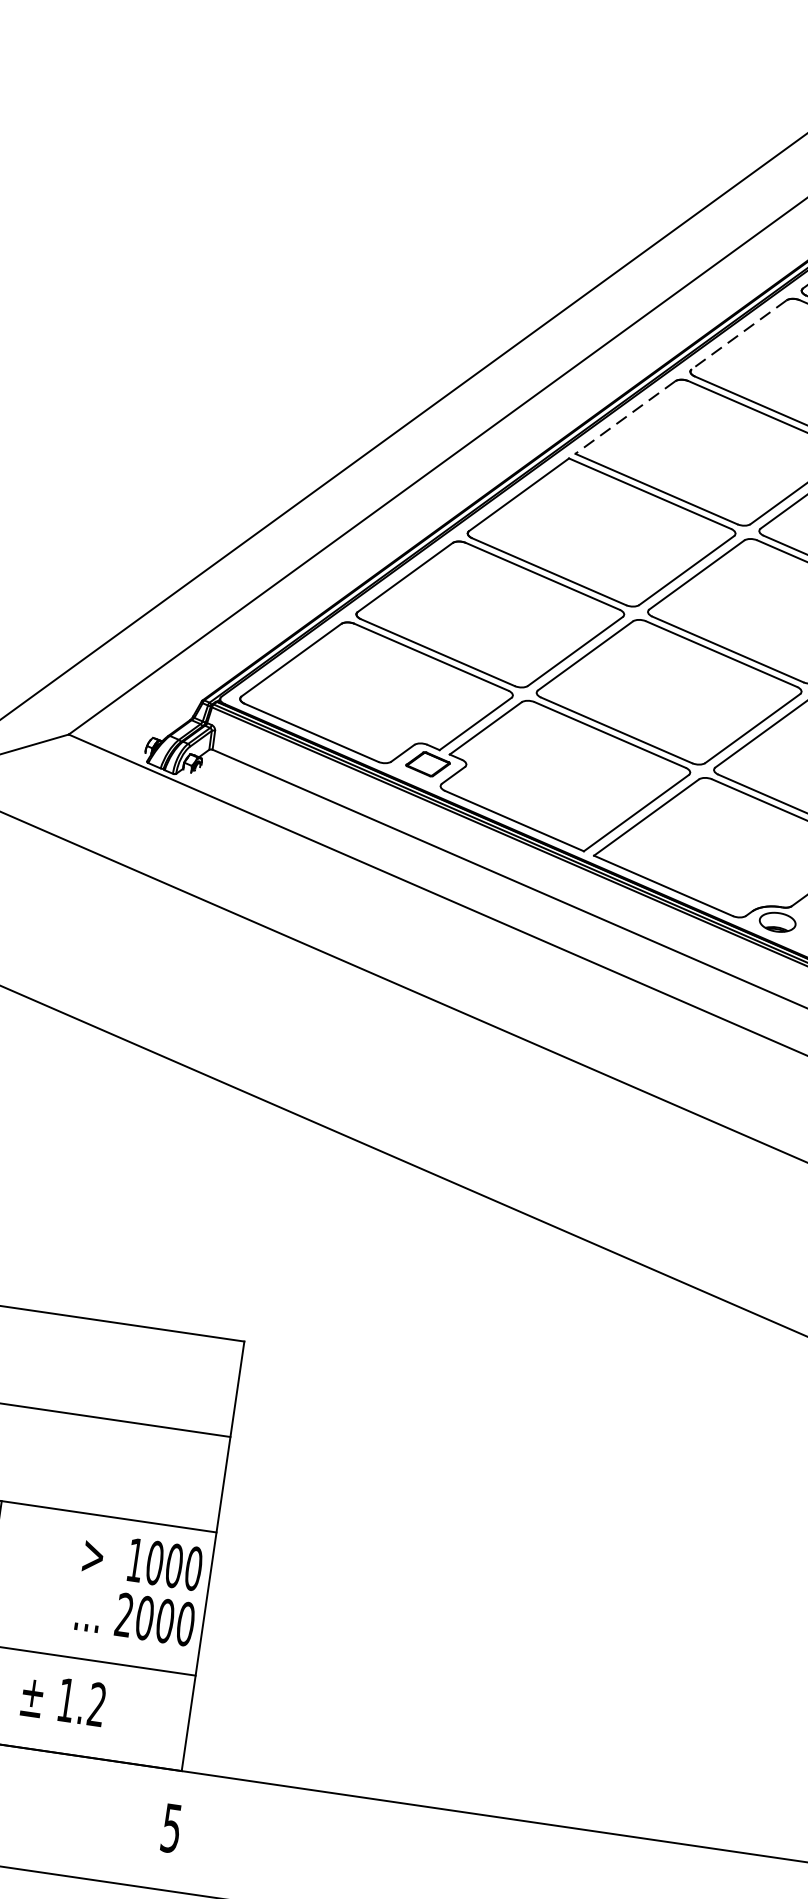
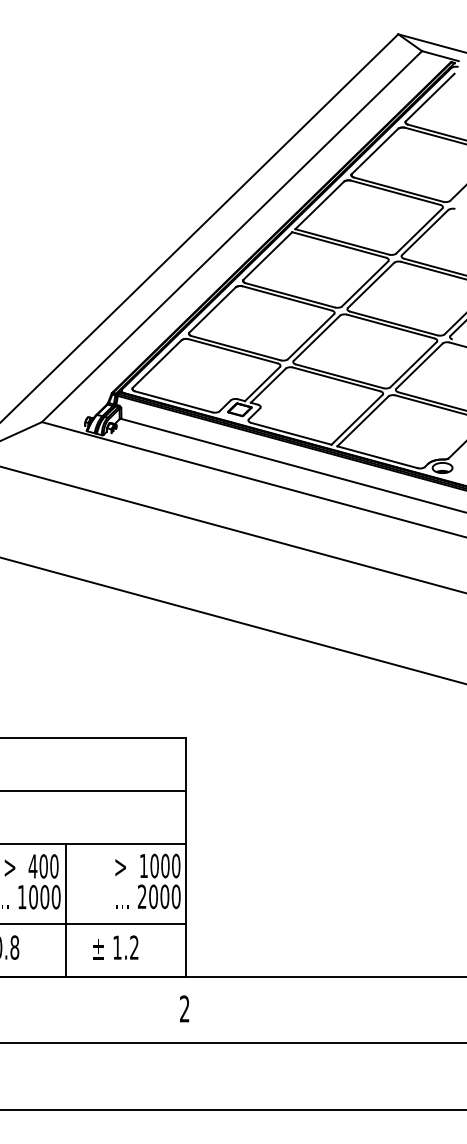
line: (738, 334) -> (374, 151), dashed -> solid
line: (625, 417) -> (319, 205), dashed -> solid
text: (171, 1827) -> (184, 1008), 5 -> 2

